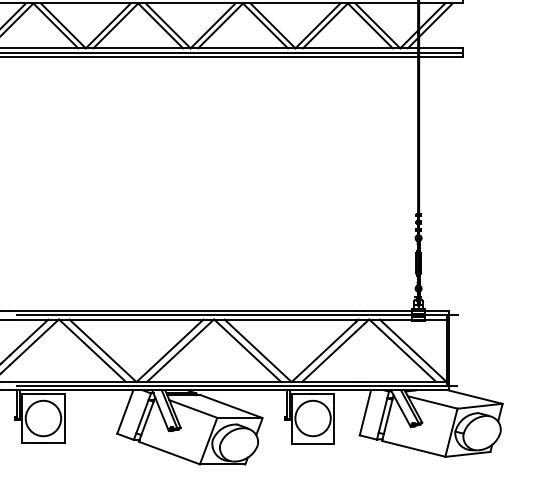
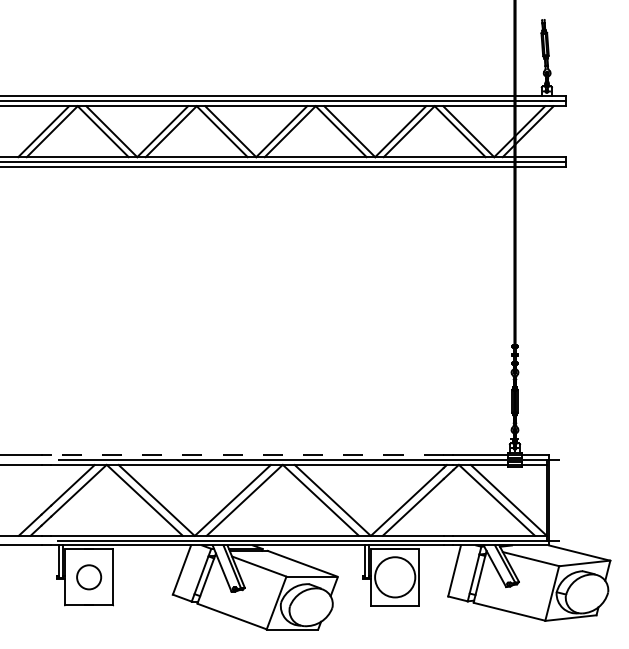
line: (182, 311) -> (247, 455), solid -> dashed
circle: (43, 418) -> (89, 577), size x0.6

